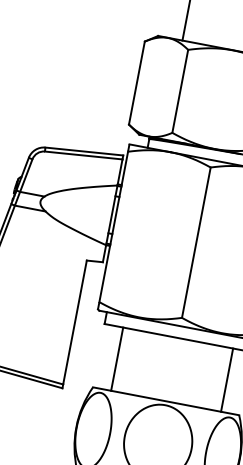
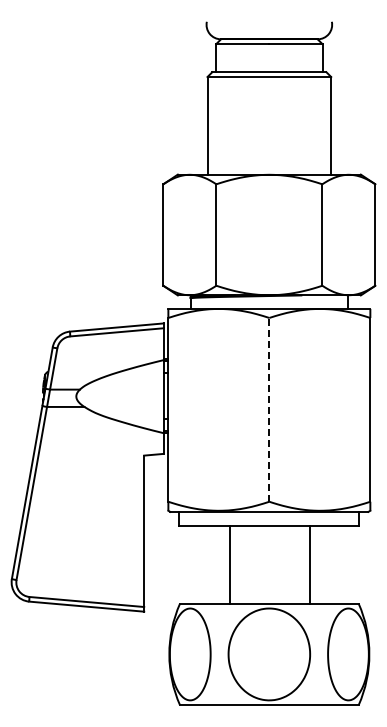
line: (196, 242) -> (269, 409), solid -> dashed
line: (117, 358) -> (230, 564), moved
line: (227, 379) -> (309, 564), moved

